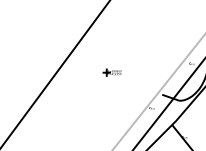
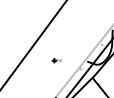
part: (110, 72) -> (56, 60), moved

